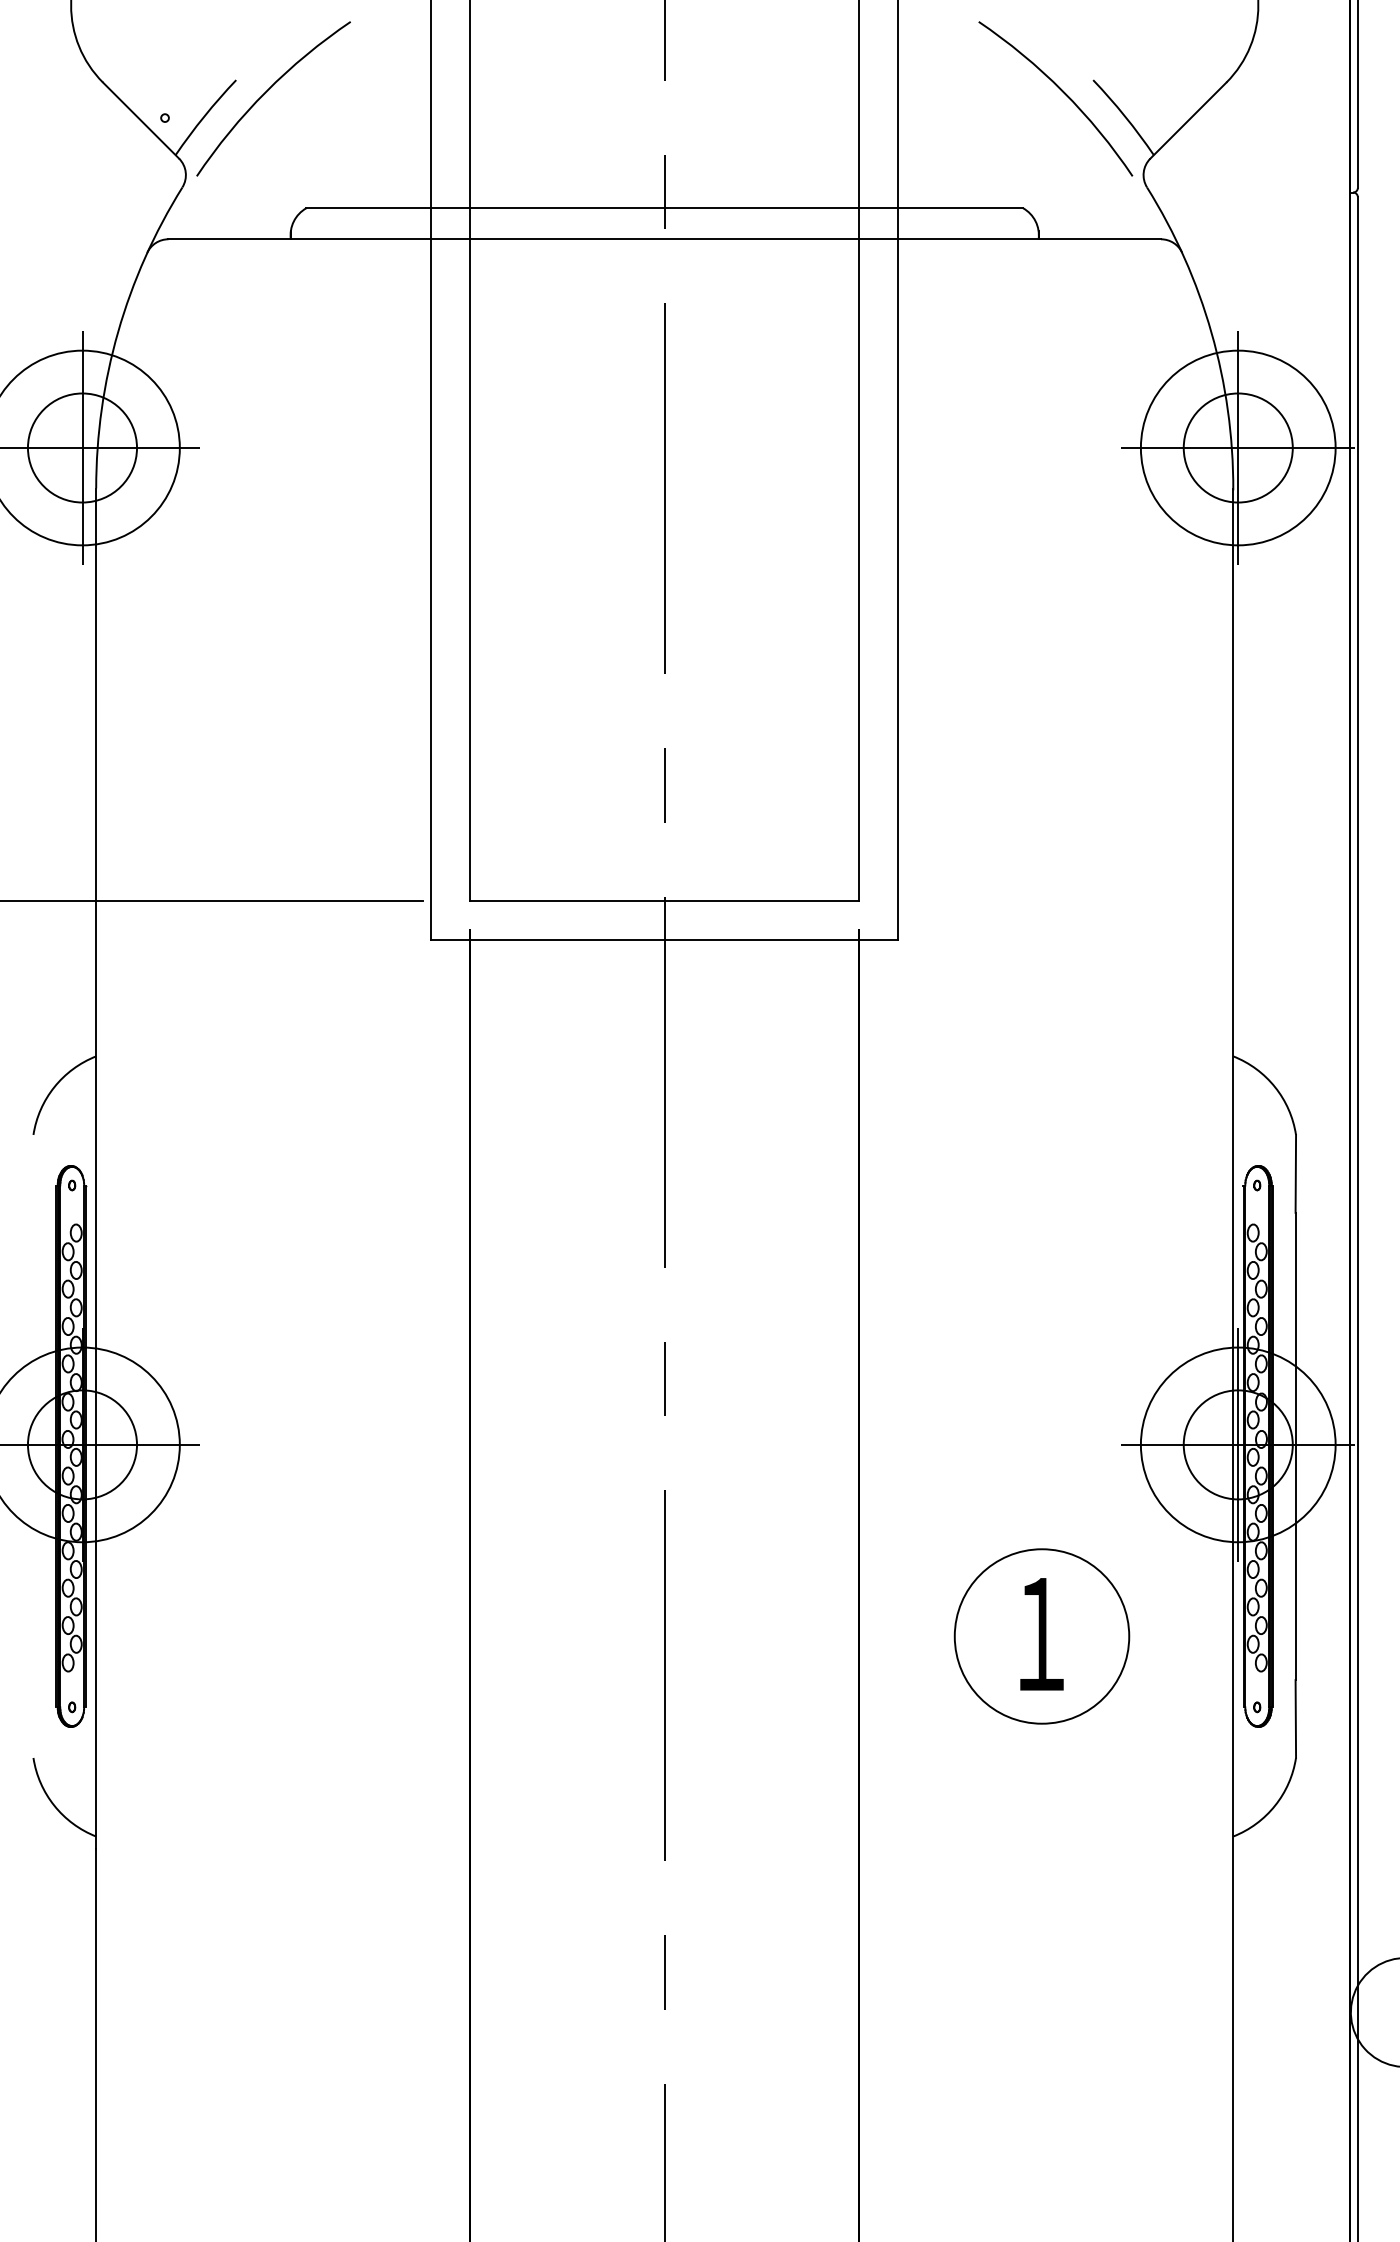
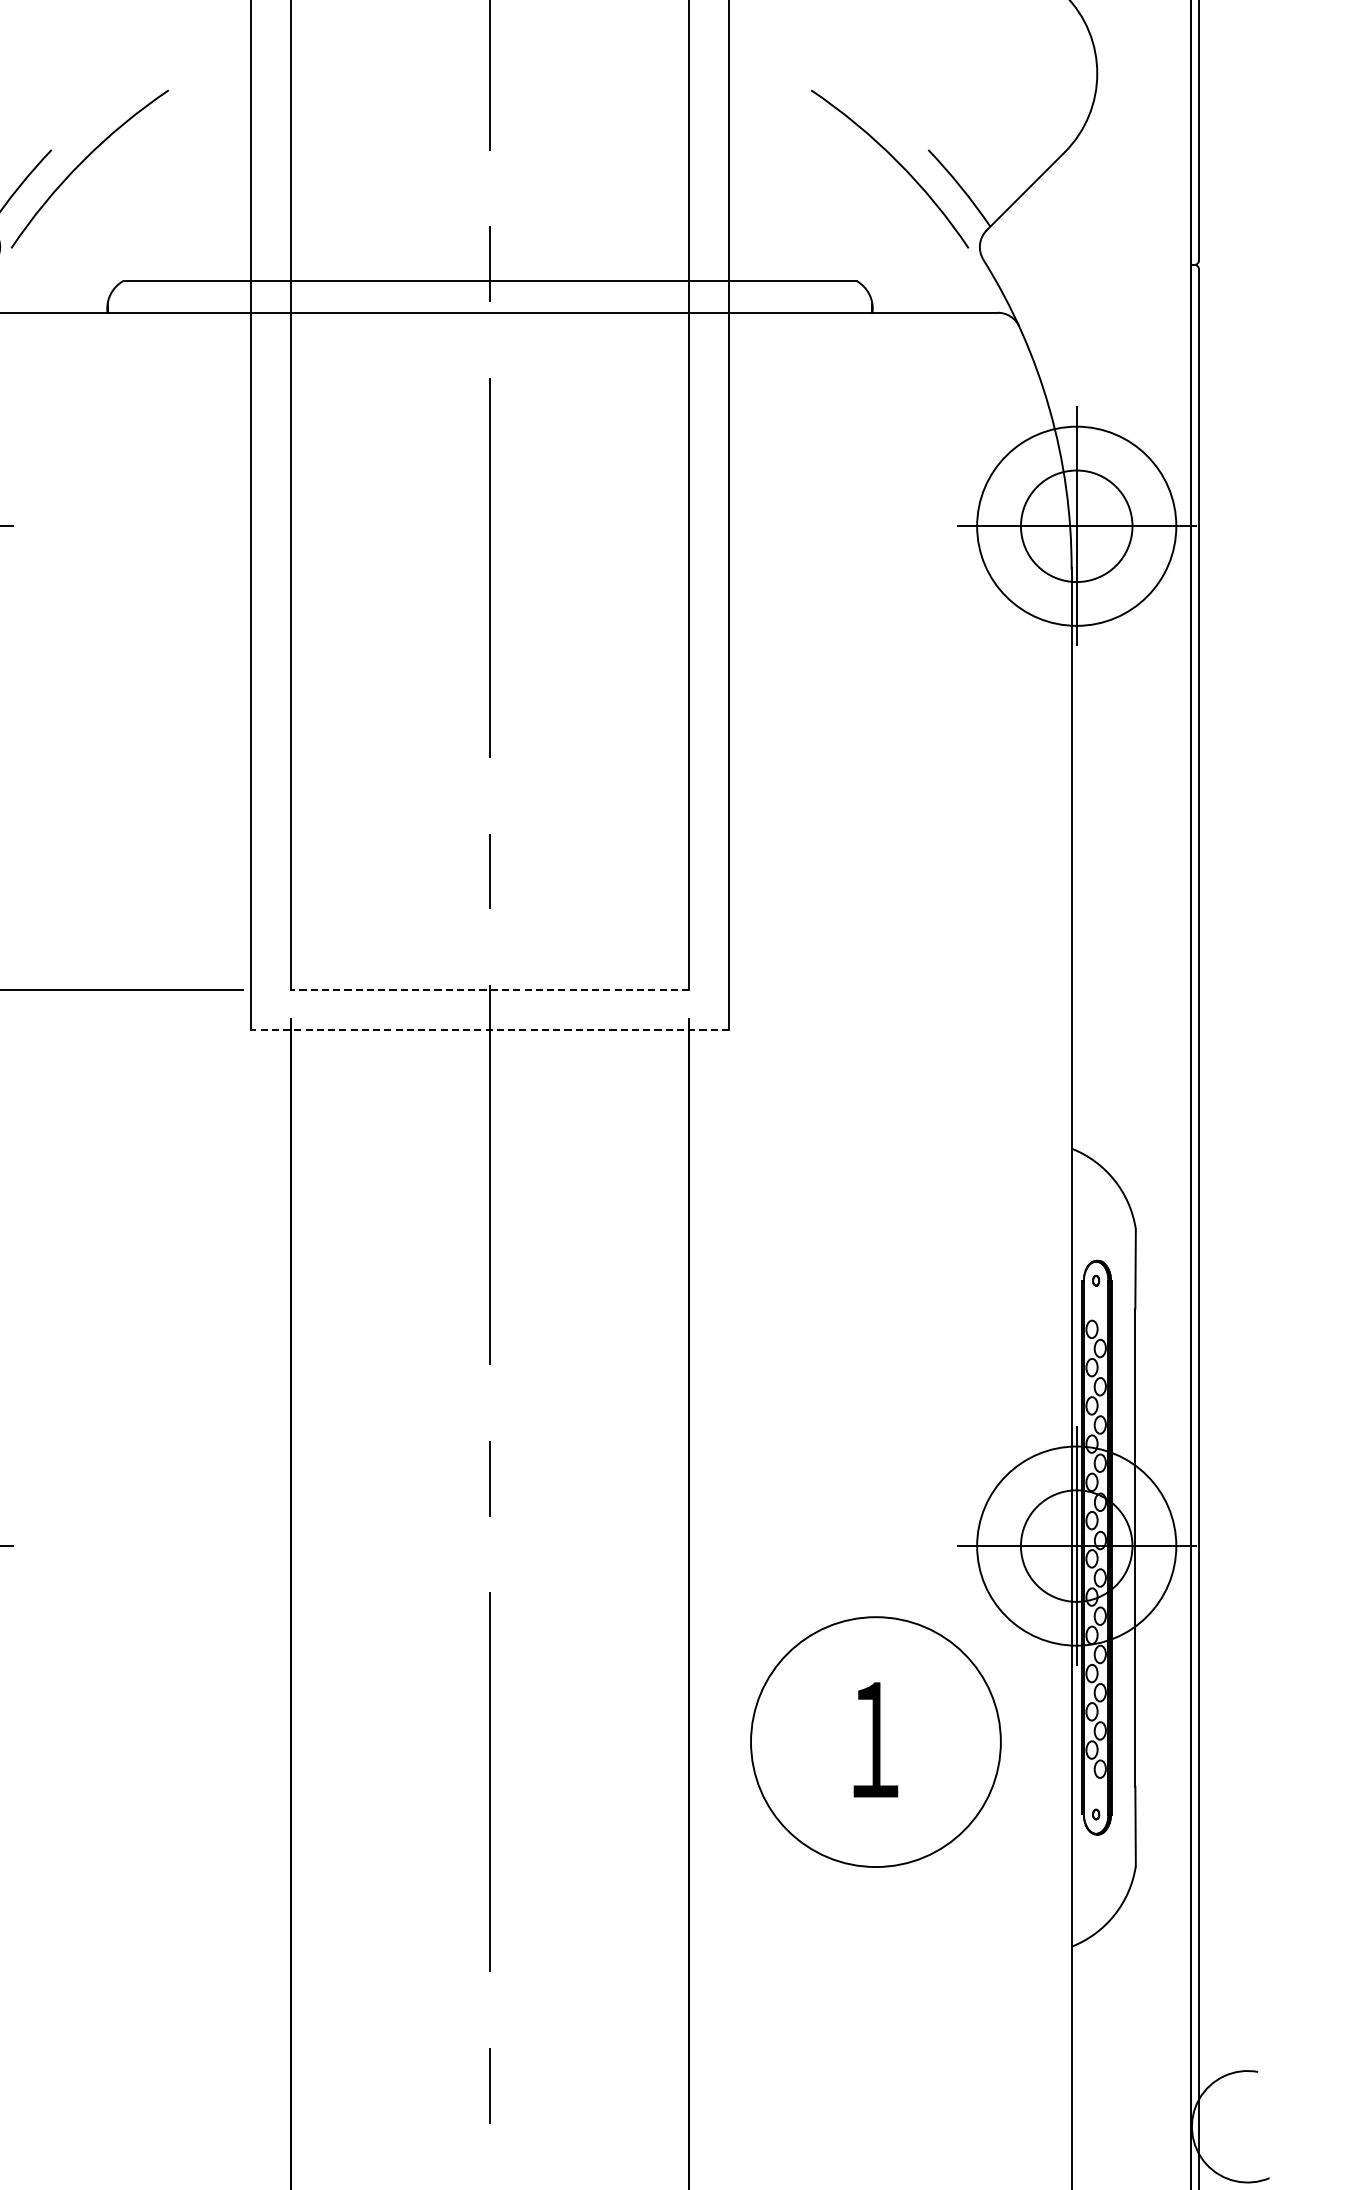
line: (664, 901) -> (489, 990), solid -> dashed
line: (664, 940) -> (489, 1030), solid -> dashed
circle: (1041, 1636) -> (875, 1742), size x1.4

